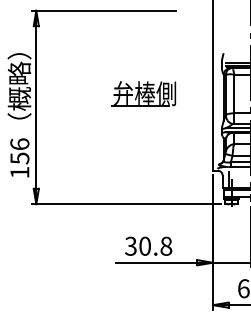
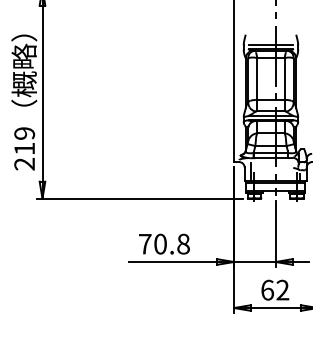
part: (144, 93) -> (159, 78), removed
text: (19, 158) -> (24, 148), 156 -> 219
text: (130, 245) -> (144, 243), 30.8 -> 70.8

